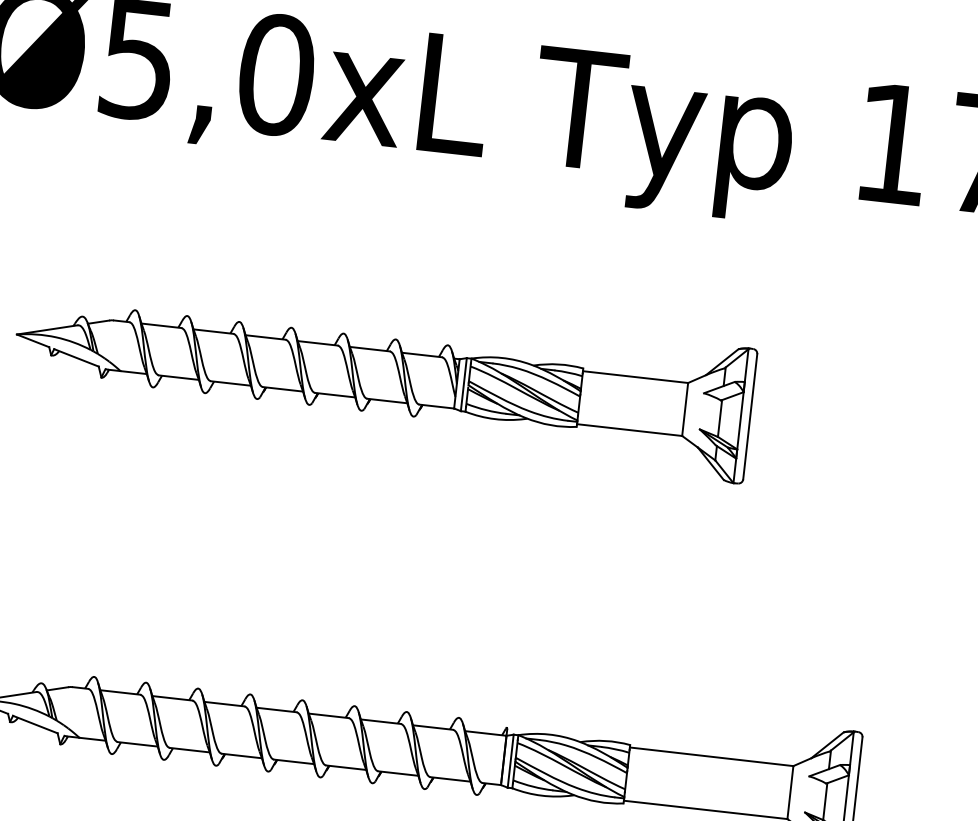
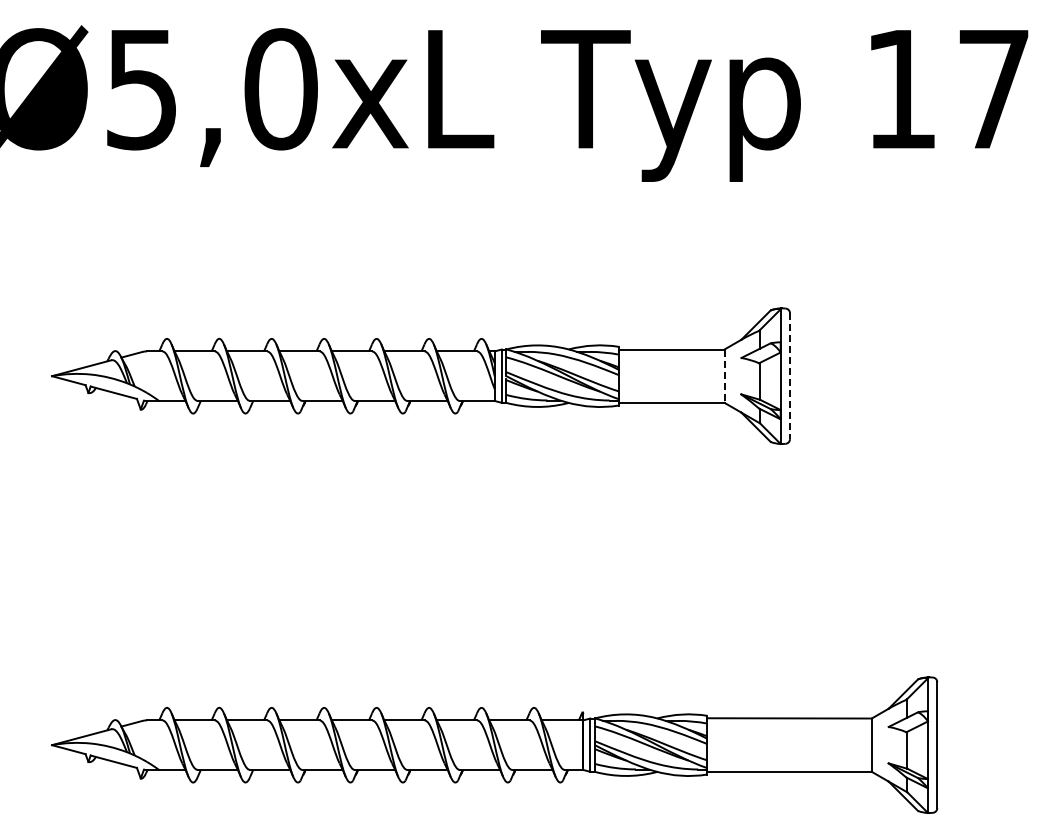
line: (685, 409) -> (724, 376), solid -> dashed
line: (749, 417) -> (789, 376), solid -> dashed

